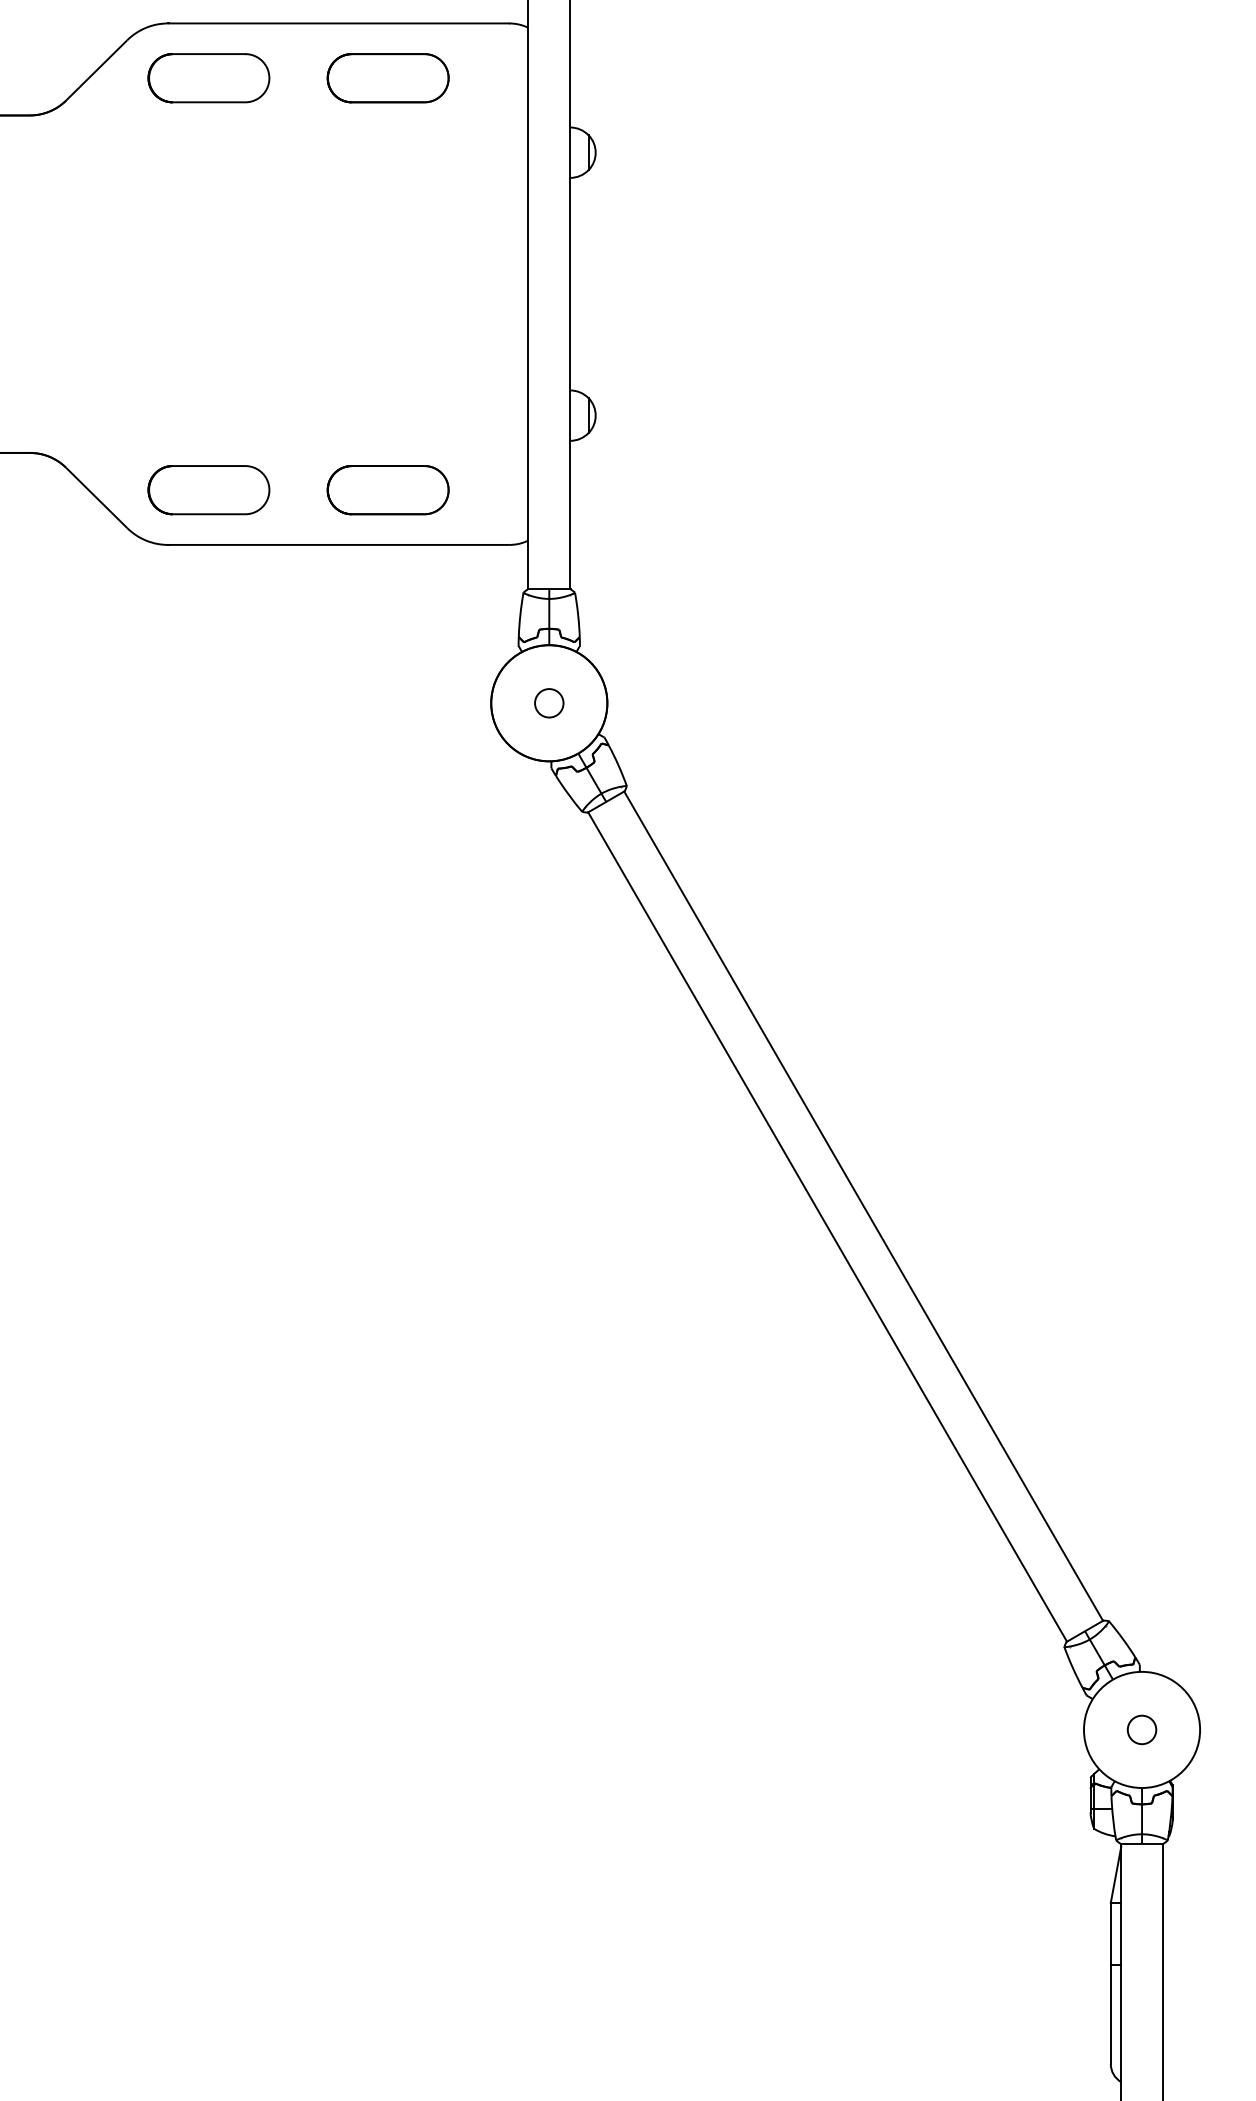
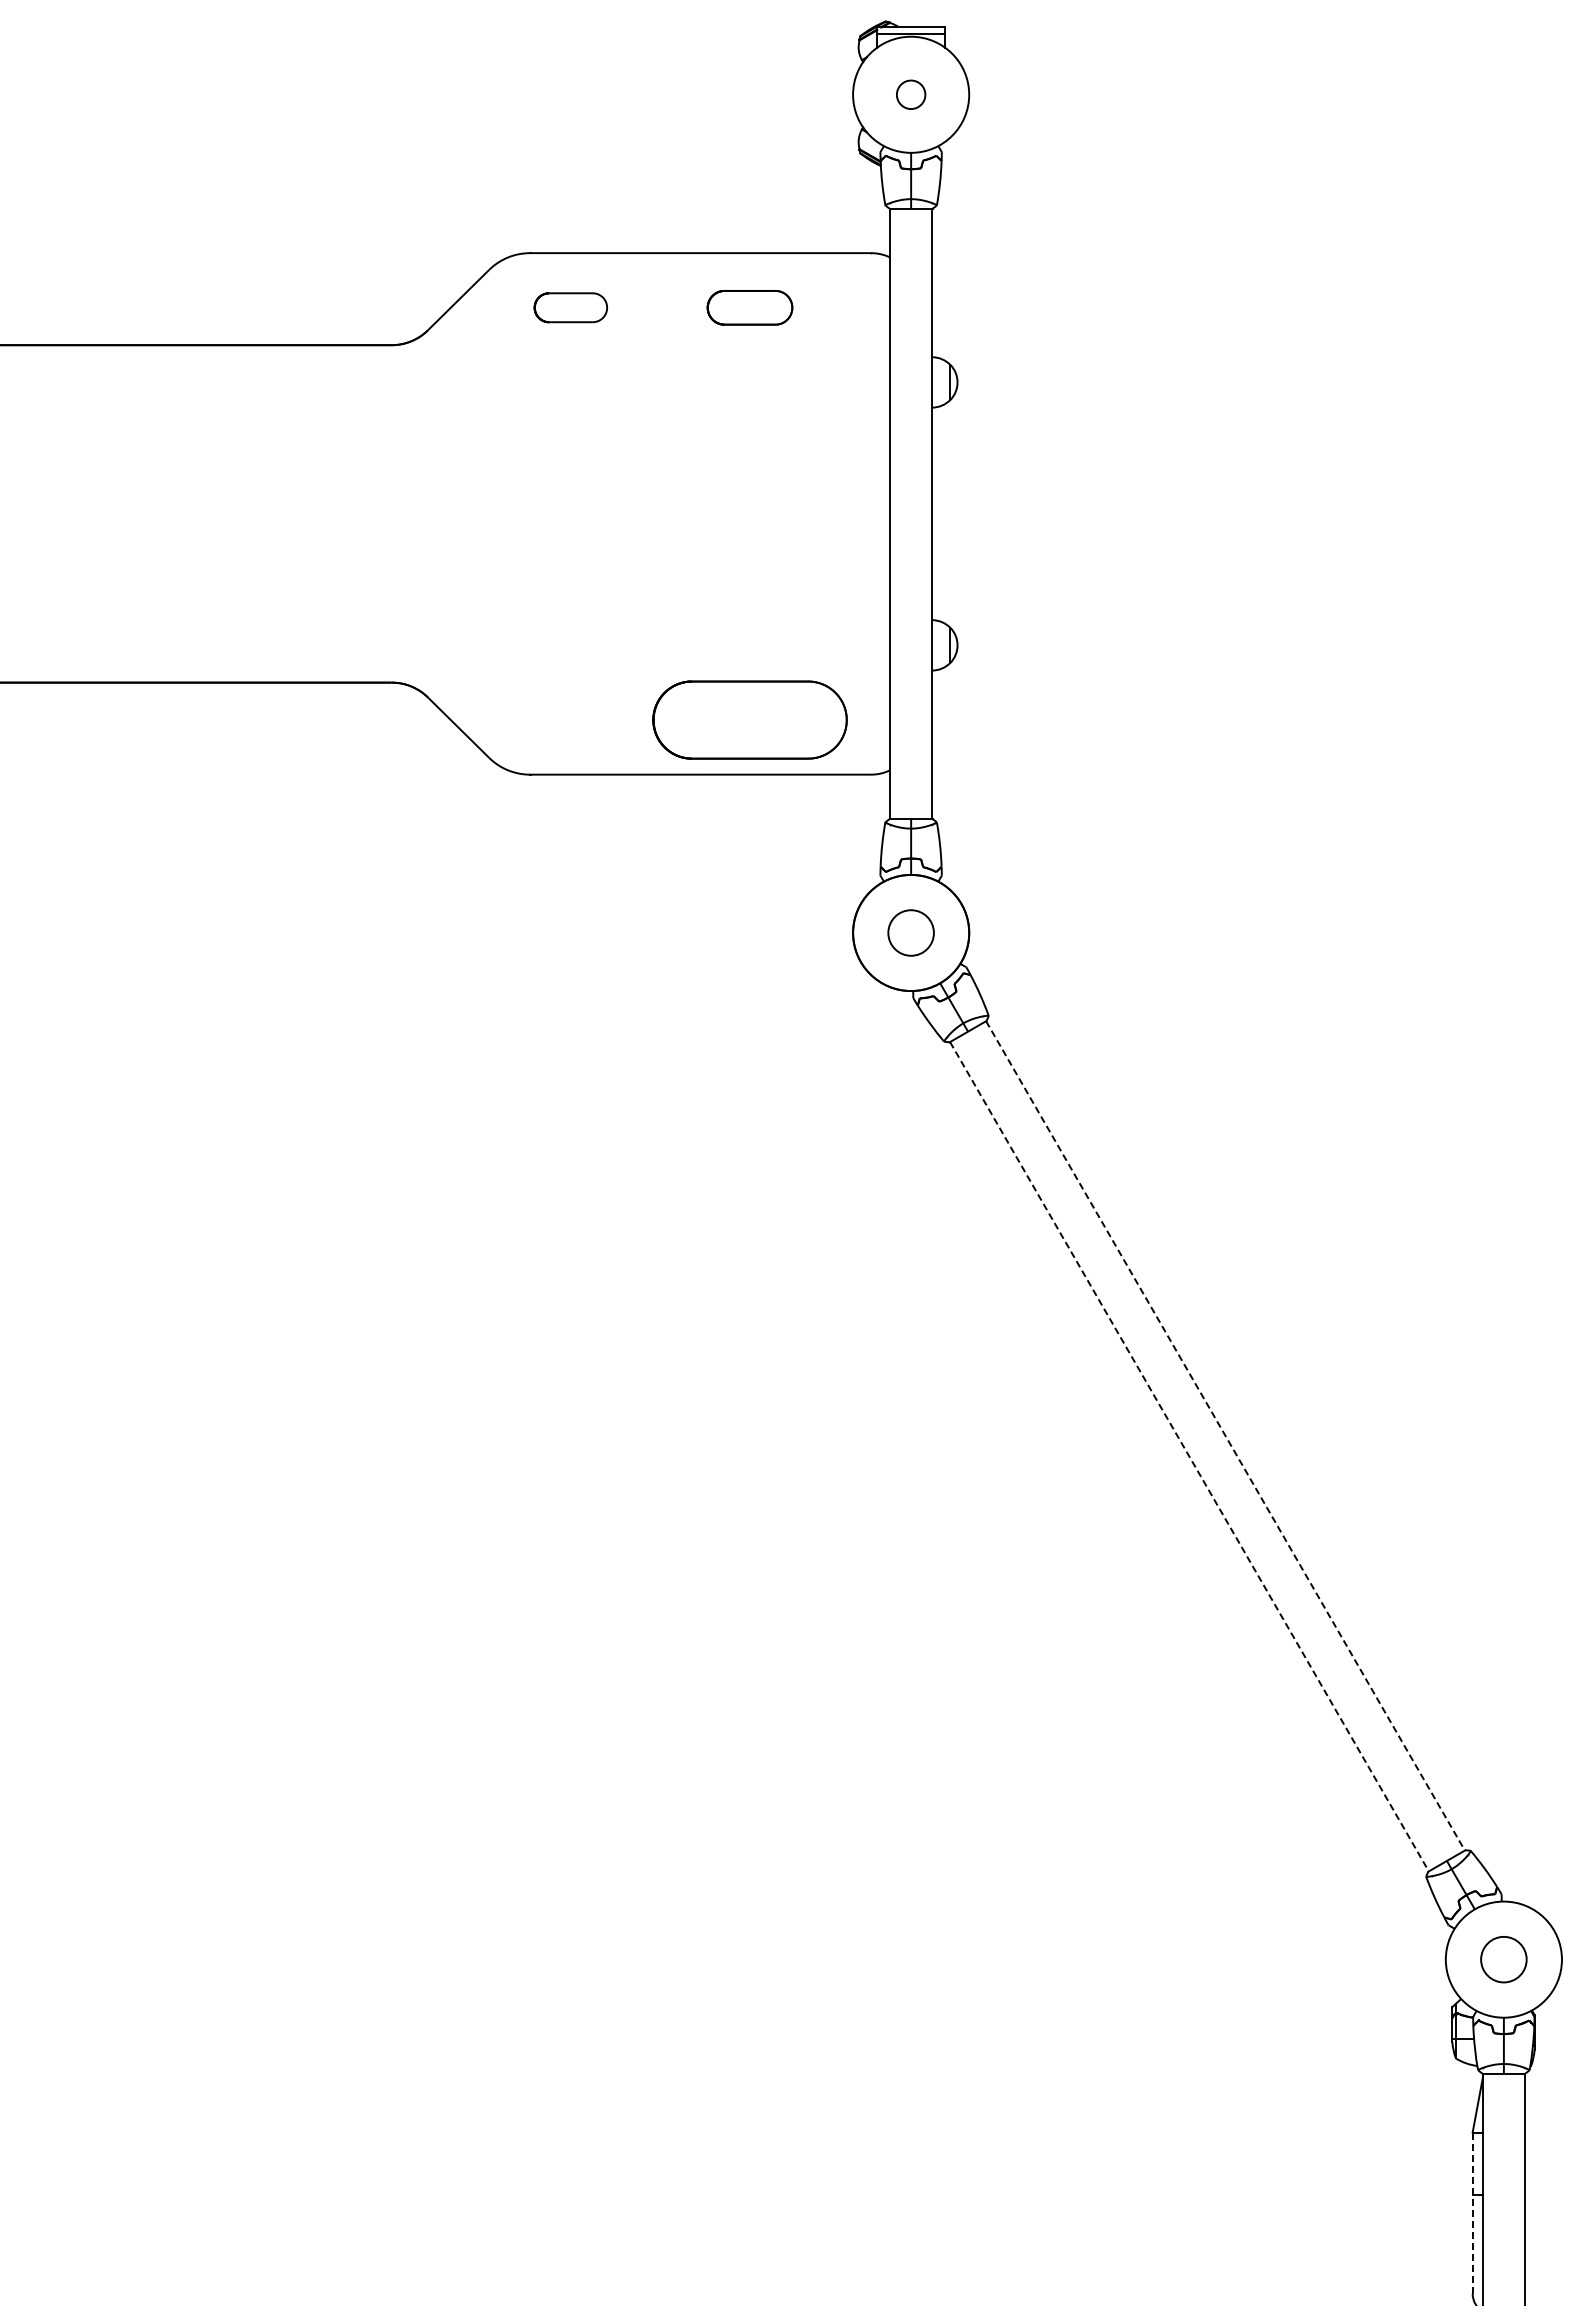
part: (208, 77) -> (570, 307), size x0.6
part: (387, 77) -> (749, 307), size x0.7
part: (208, 489) -> (570, 719), removed
part: (387, 489) -> (749, 719), size x1.6
circle: (548, 702) -> (910, 932), size x1.6
line: (863, 1205) -> (1225, 1435), solid -> dashed
line: (827, 1226) -> (1189, 1456), solid -> dashed
circle: (1141, 1729) -> (1503, 1959), size x1.6
line: (1110, 1983) -> (1472, 2213), solid -> dashed

